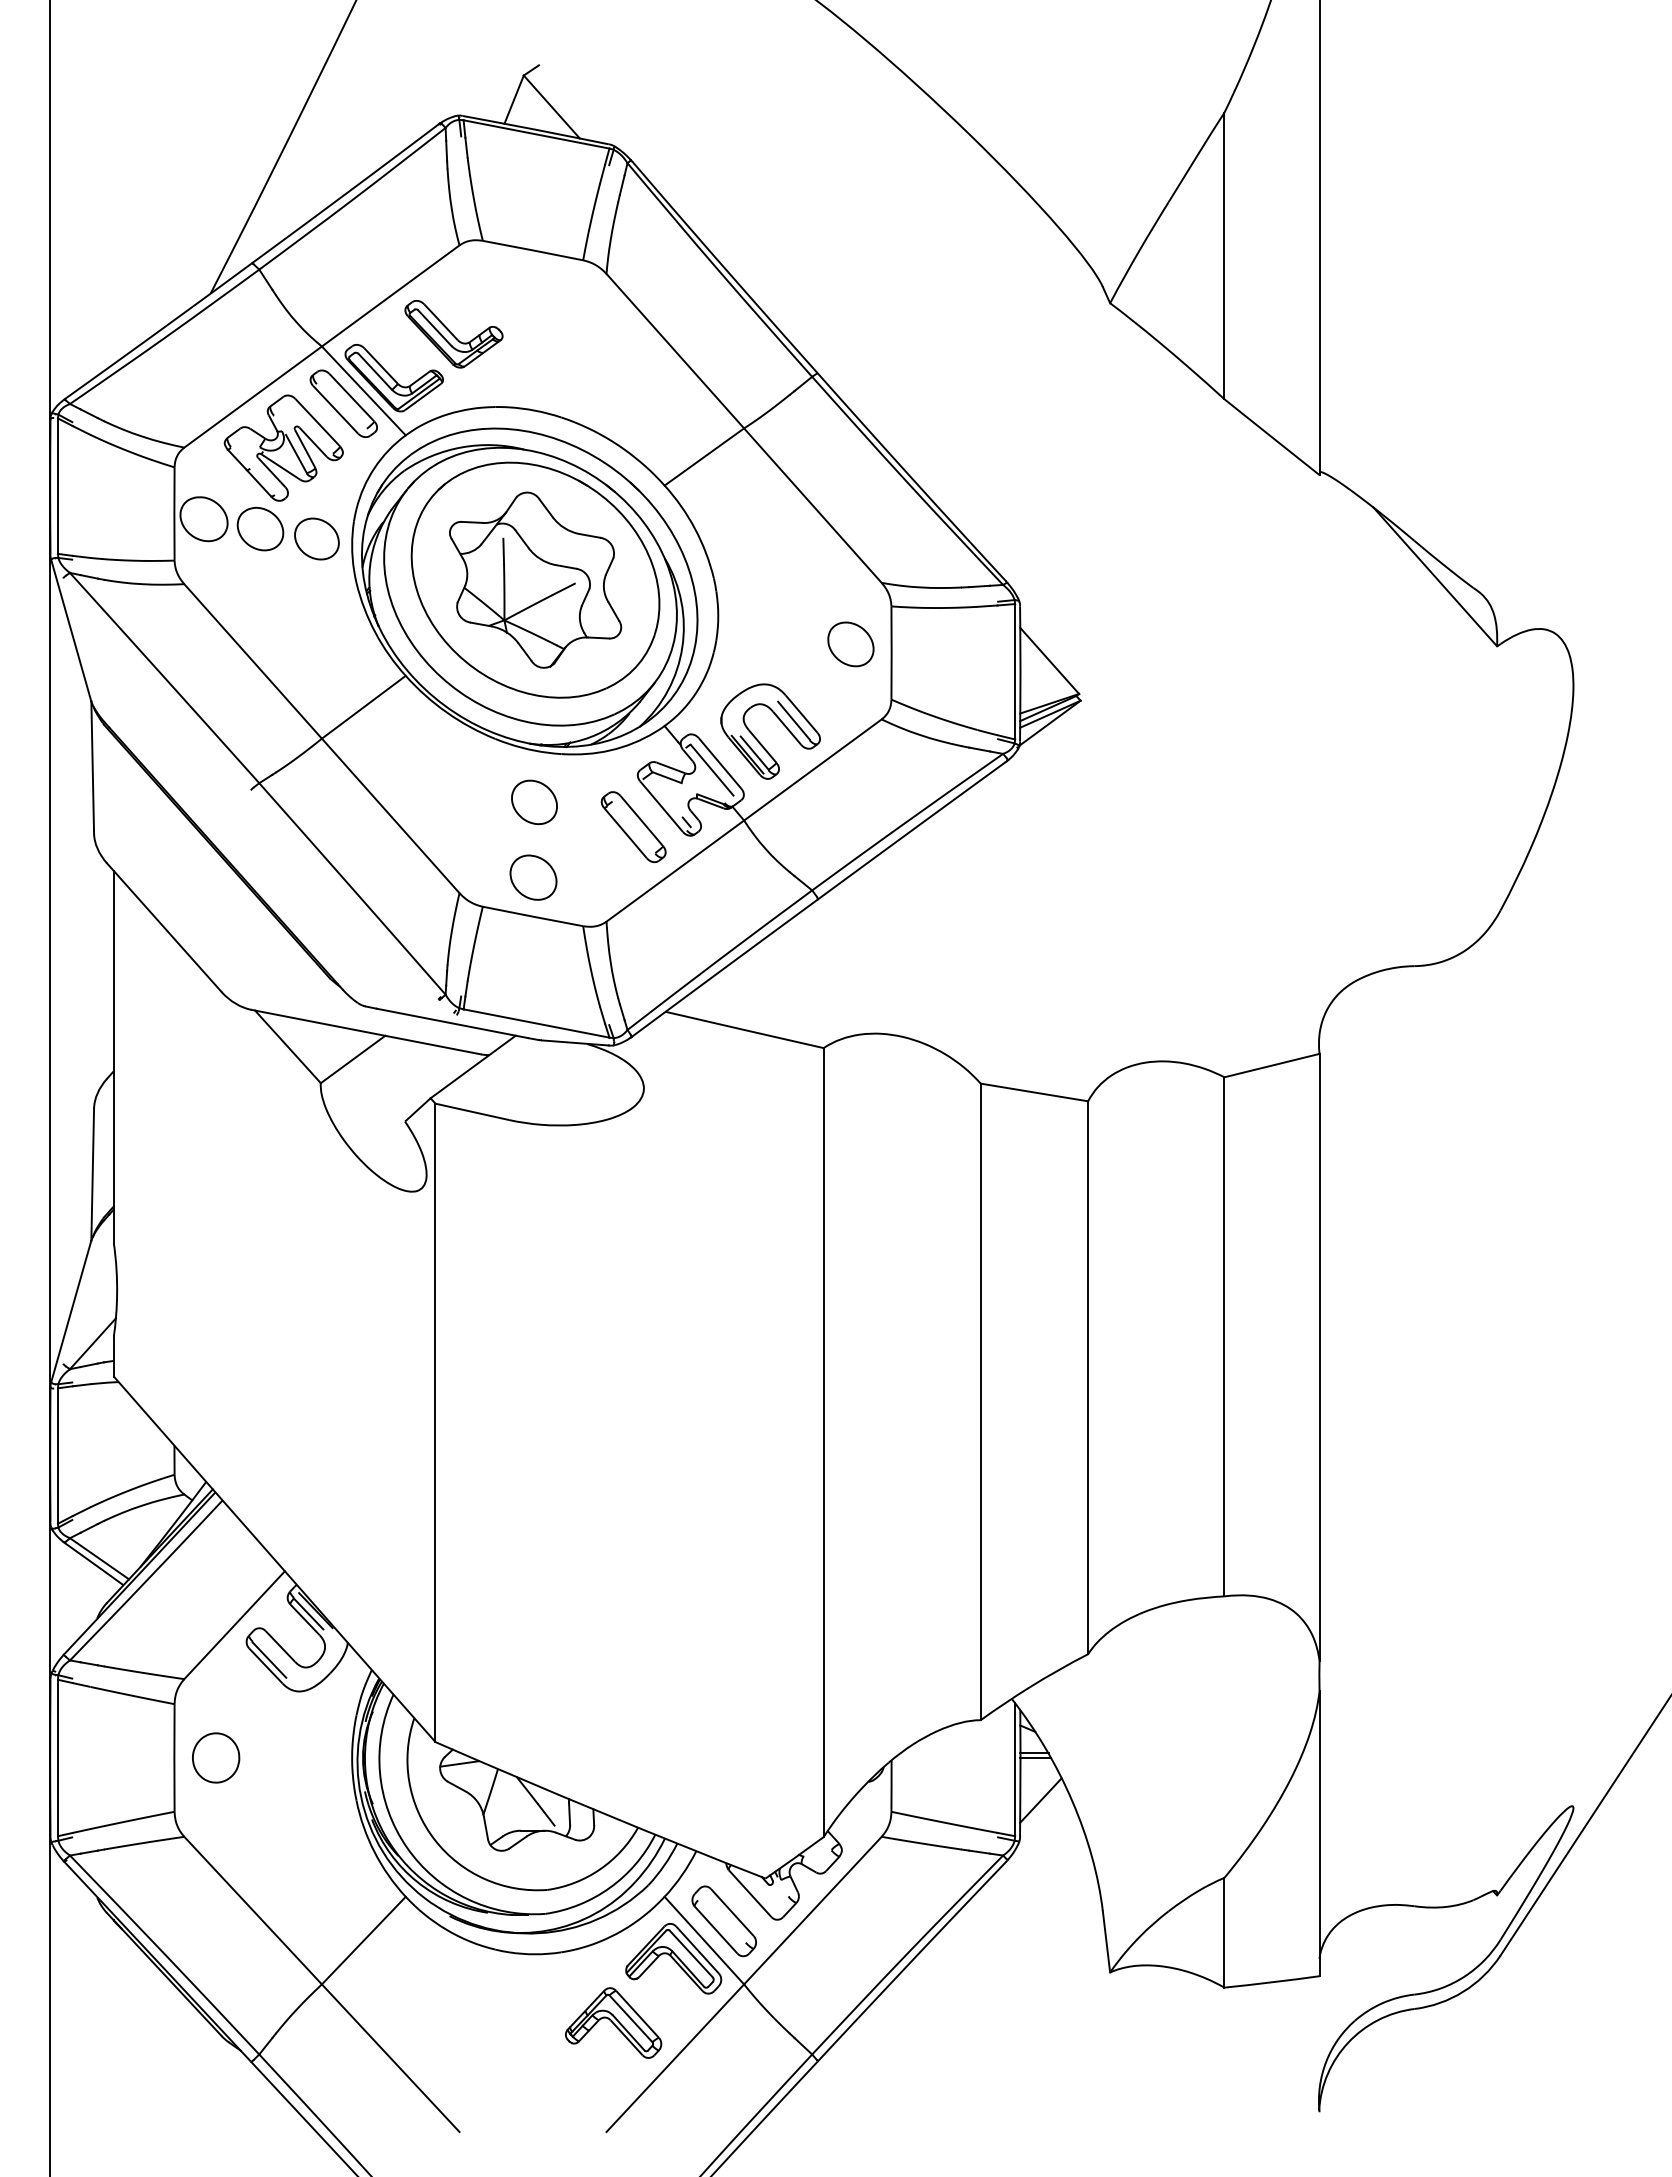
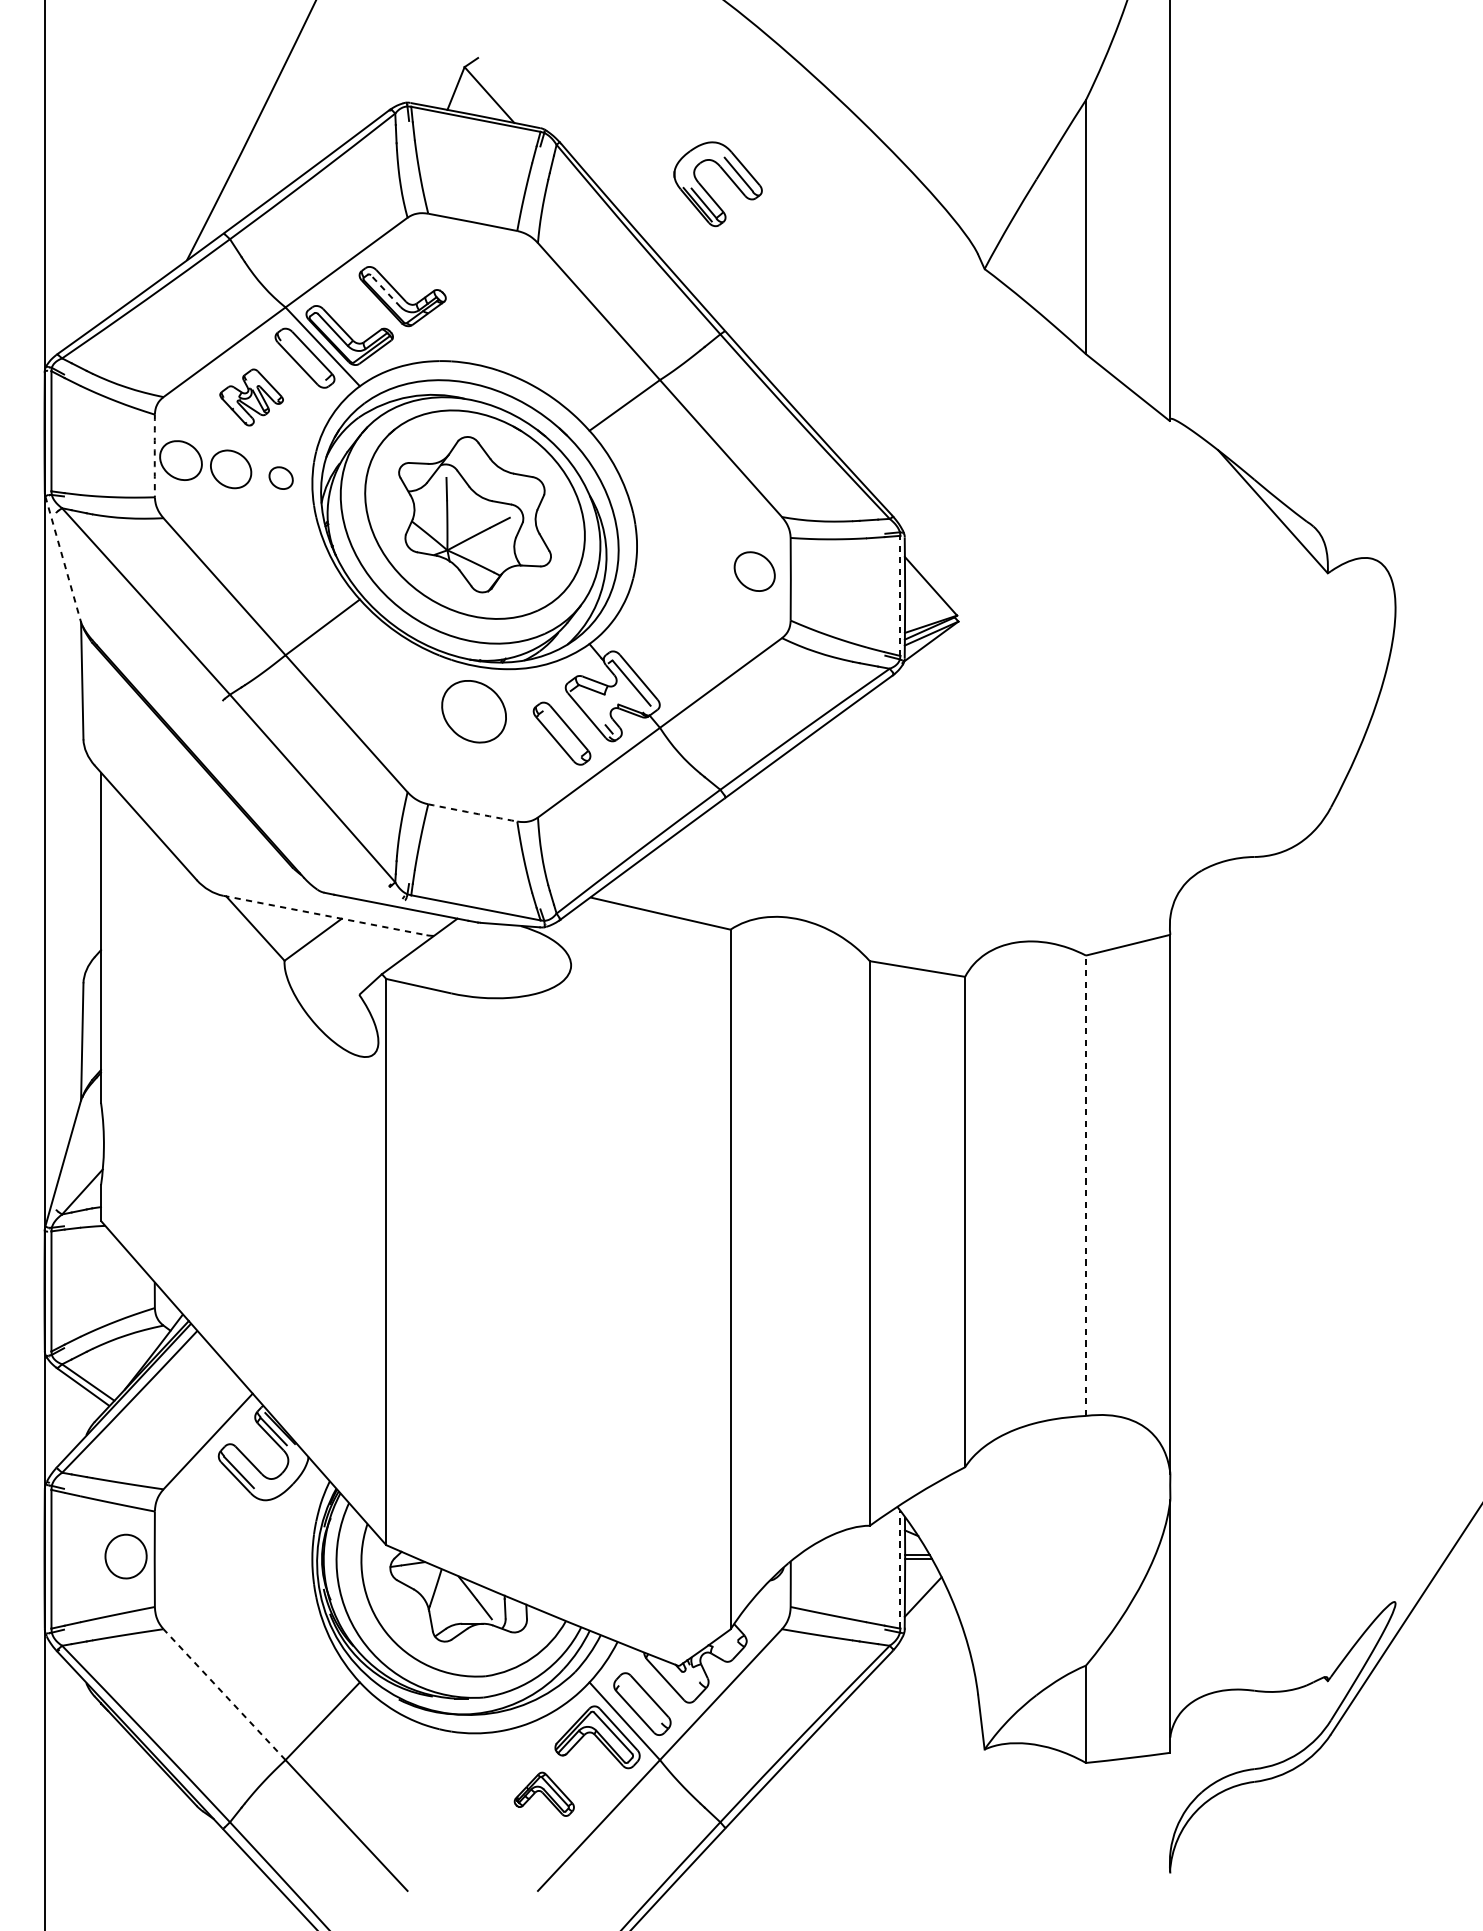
line: (434, 327) -> (385, 290), solid -> dashed
part: (283, 447) -> (251, 396), size x0.6
arc: (174, 514) -> (154, 456), solid -> dashed
part: (316, 538) -> (280, 477), size x0.6
line: (71, 630) -> (63, 559), solid -> dashed
line: (1015, 671) -> (900, 595), solid -> dashed
part: (781, 723) -> (727, 177), moved
part: (534, 802) -> (474, 711), size x1.6
part: (533, 877) -> (473, 778), removed
arc: (532, 916) -> (472, 812), solid -> dashed
line: (366, 1032) -> (325, 915), solid -> dashed
line: (1224, 1336) -> (1086, 1185), solid -> dashed
part: (216, 1757) -> (126, 1556), moved
line: (1015, 1769) -> (900, 1569), solid -> dashed
line: (253, 1910) -> (224, 1694), solid -> dashed
part: (613, 2022) -> (544, 1793), size x0.7

